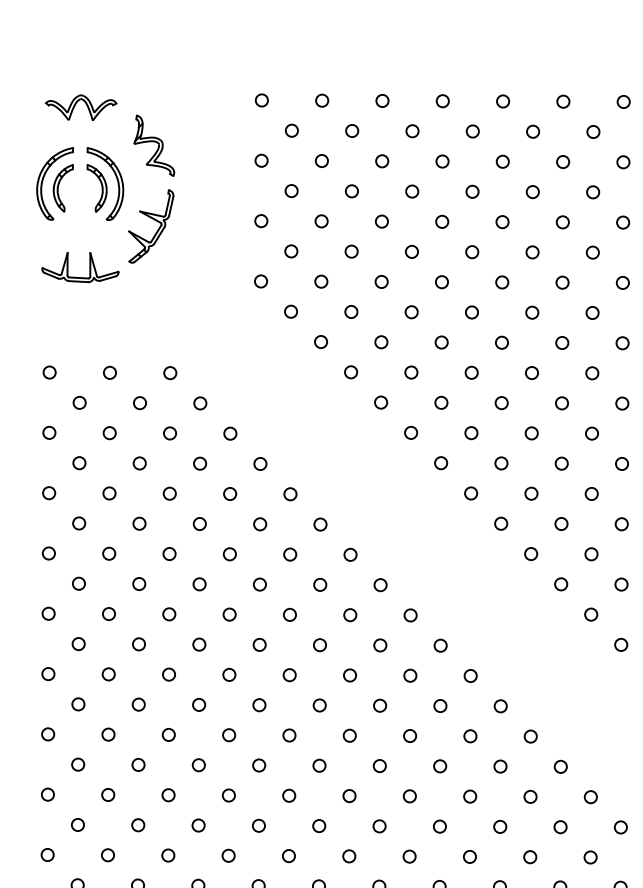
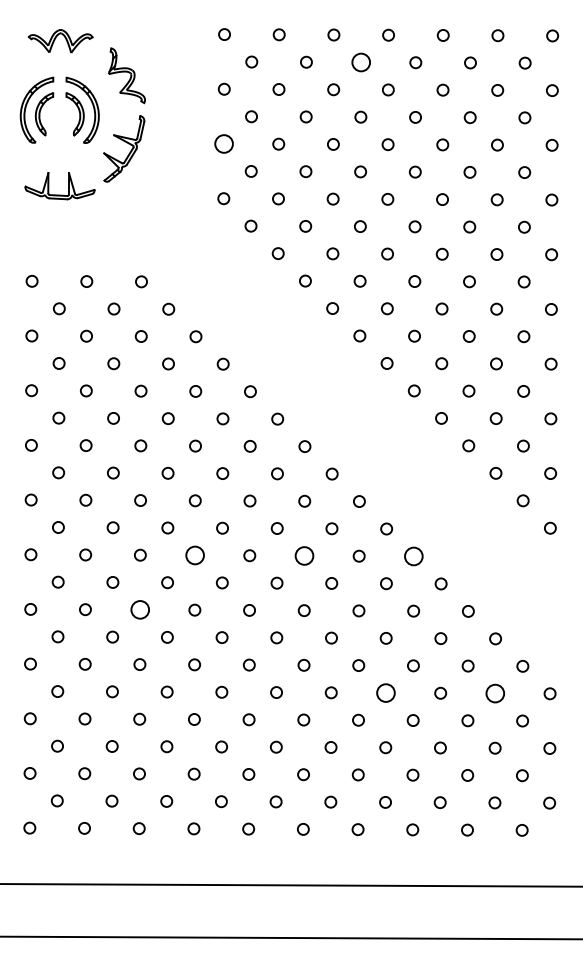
circle: (411, 131) -> (360, 62), size x1.6
circle: (260, 220) -> (223, 143), size x1.6
circle: (228, 674) -> (194, 555), size x1.6
circle: (350, 674) -> (304, 555), size x1.6
circle: (470, 676) -> (413, 556), size x1.6
circle: (168, 734) -> (139, 609), size x1.6
circle: (439, 826) -> (385, 692), size x1.6
circle: (560, 827) -> (495, 693), size x1.6

